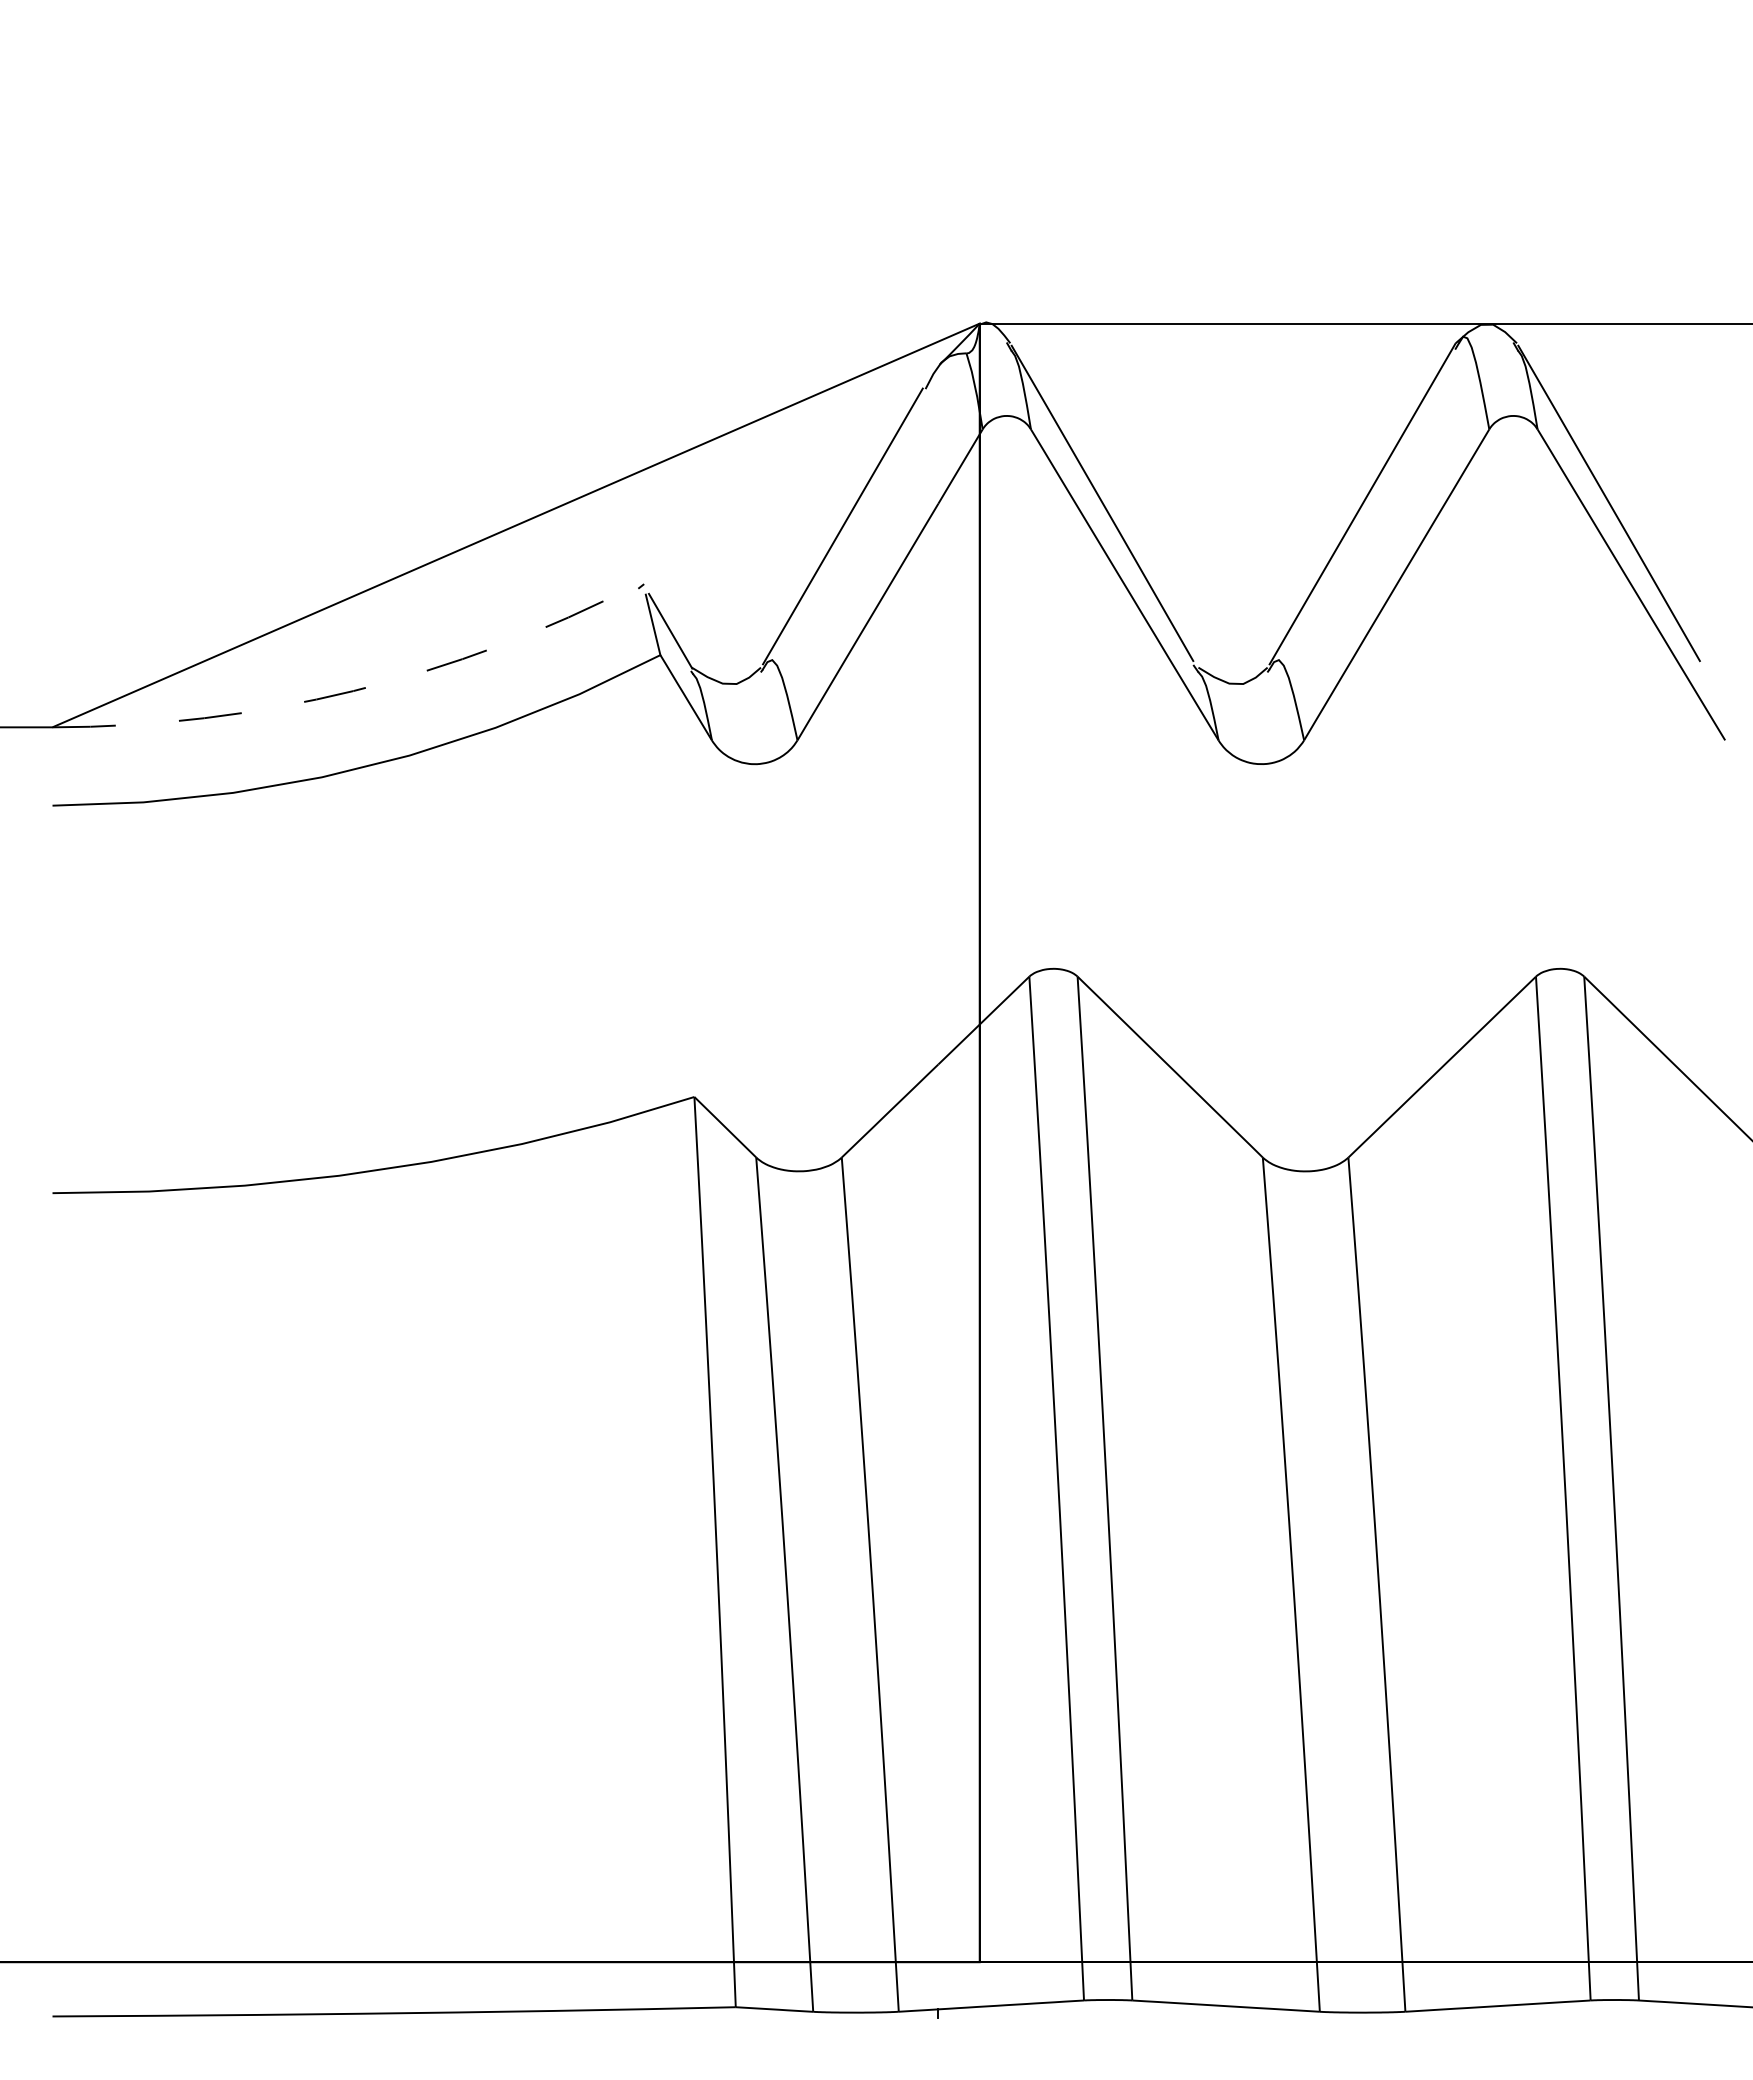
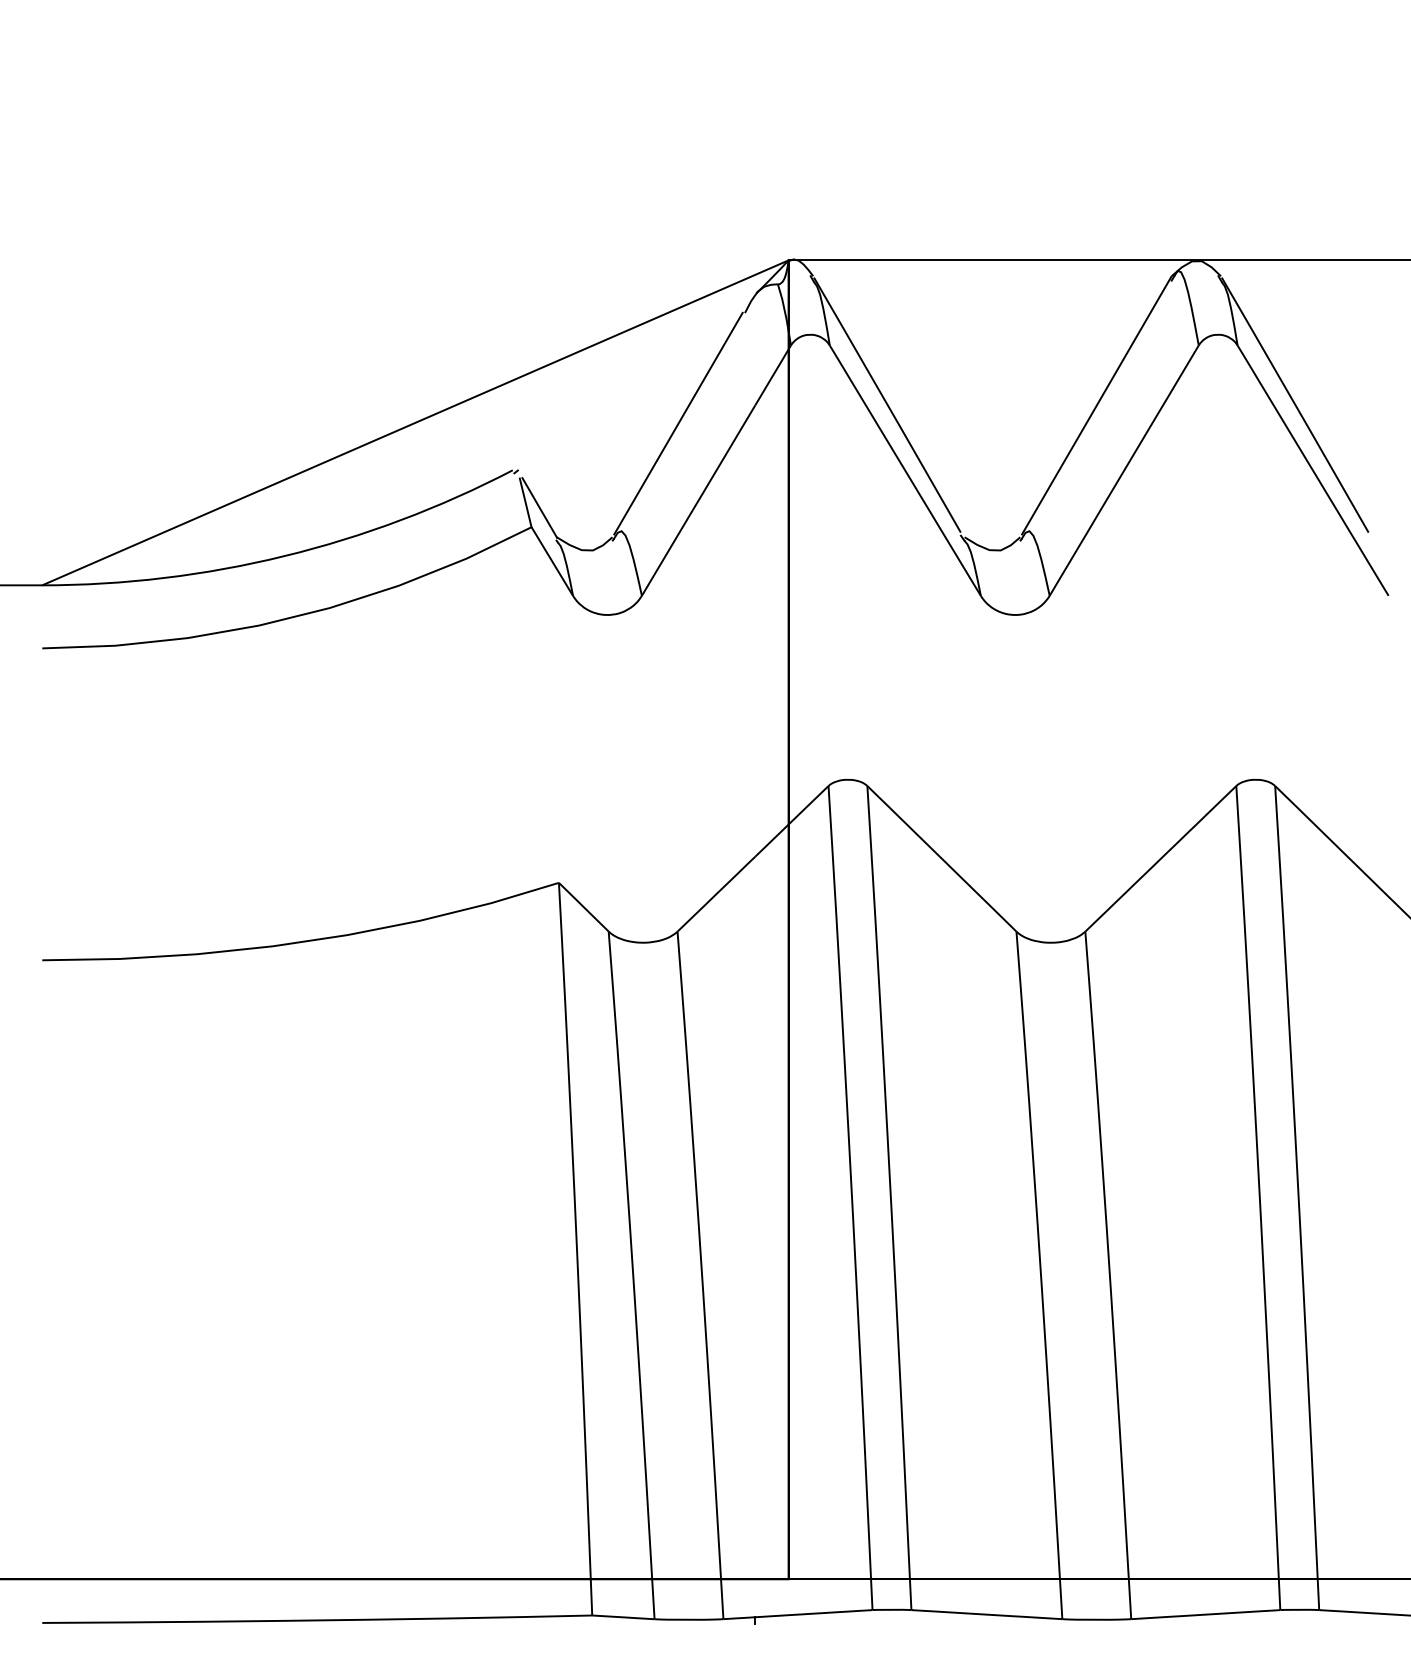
arc: (353, 691) -> (284, 556), dashed -> solid

